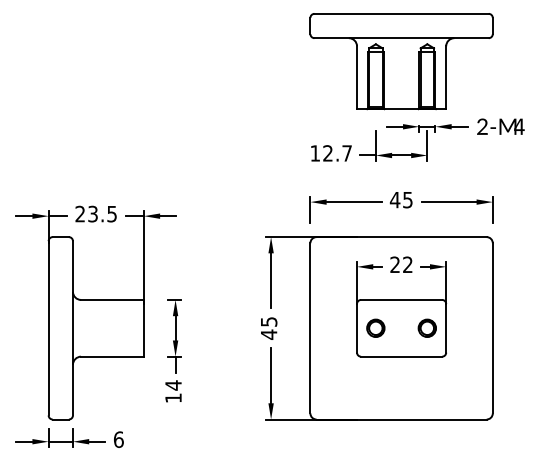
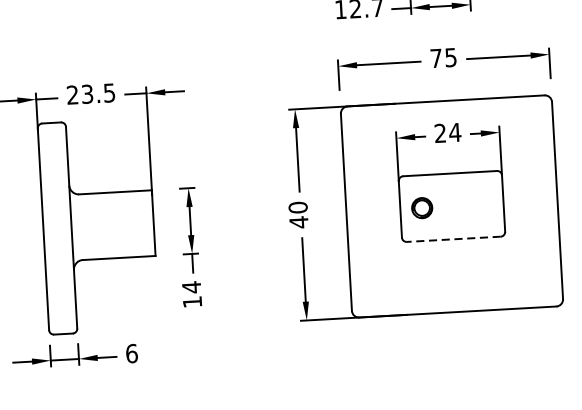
text: (394, 200) -> (435, 58), 45 -> 75
text: (407, 264) -> (454, 132), 22 -> 24
text: (268, 321) -> (297, 207), 45 -> 40
part: (426, 327) -> (480, 203), removed
line: (401, 356) -> (453, 239), solid -> dashed

